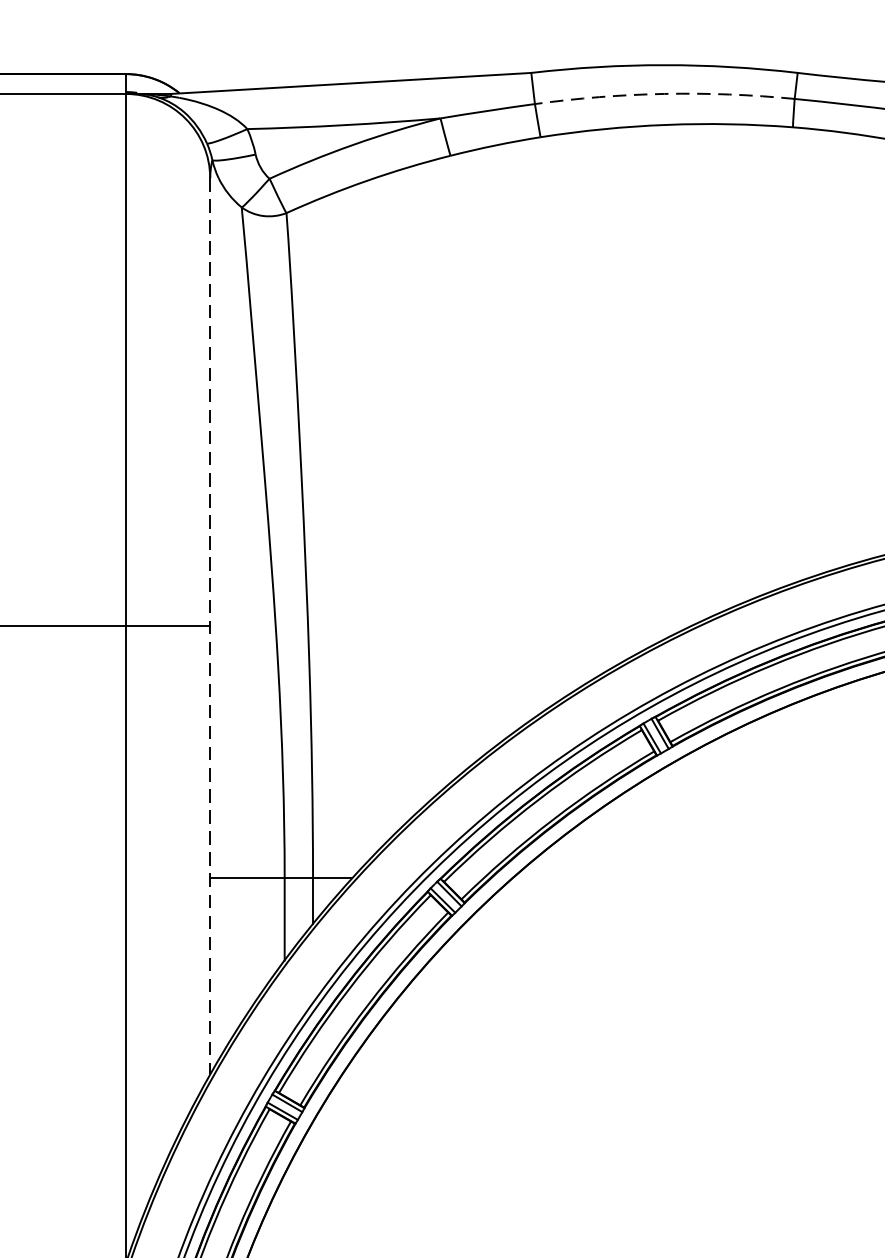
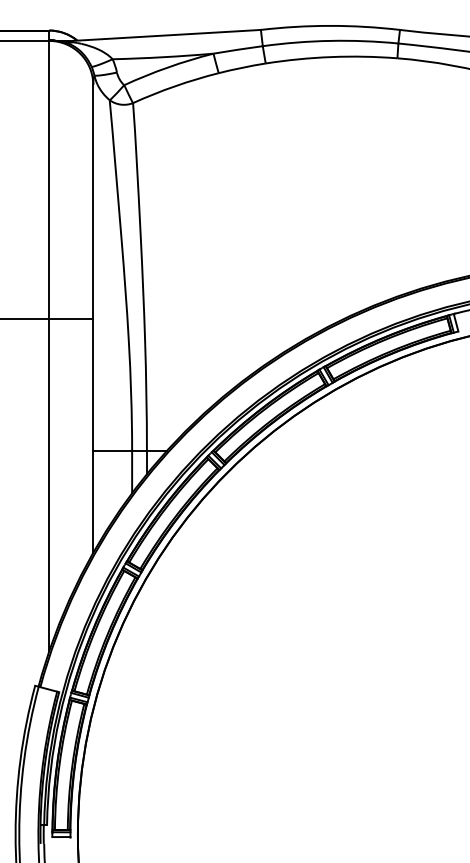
arc: (664, 93) -> (330, 40), dashed -> solid
line: (210, 627) -> (93, 319), dashed -> solid

